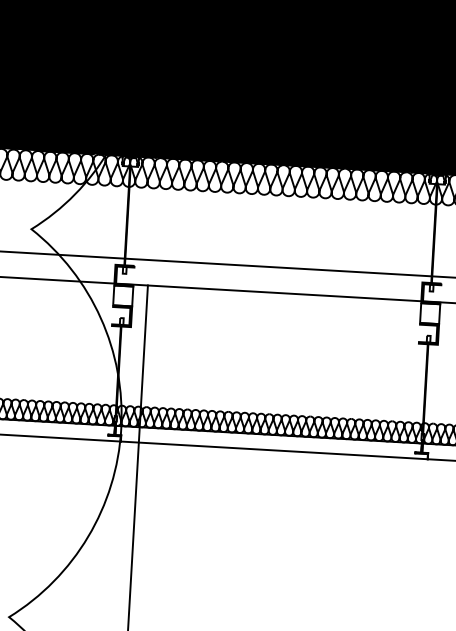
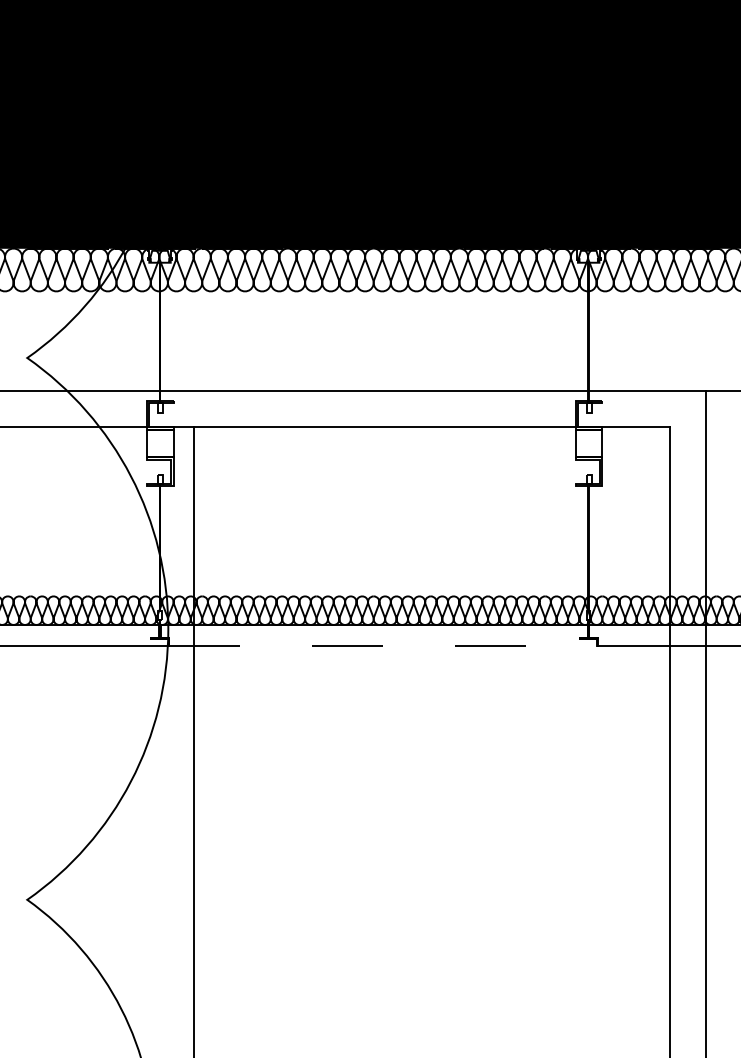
line: (274, 450) -> (383, 646), solid -> dashed

